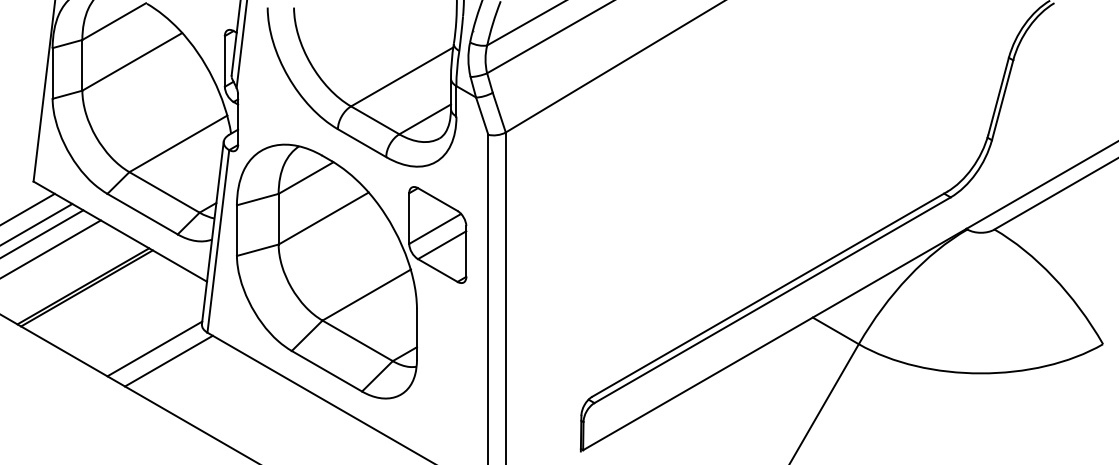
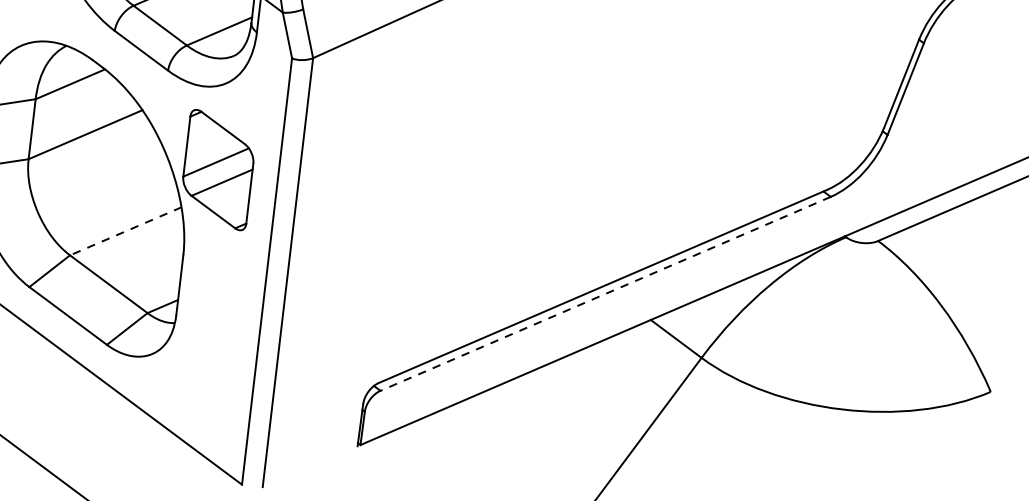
line: (366, 295) -> (125, 231), solid -> dashed
line: (772, 300) -> (605, 294), solid -> dashed

